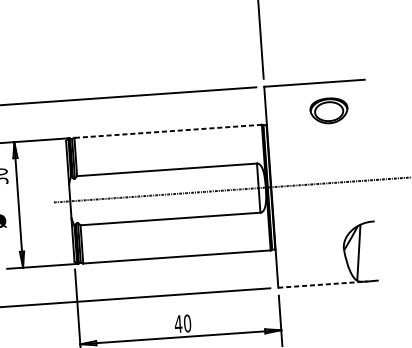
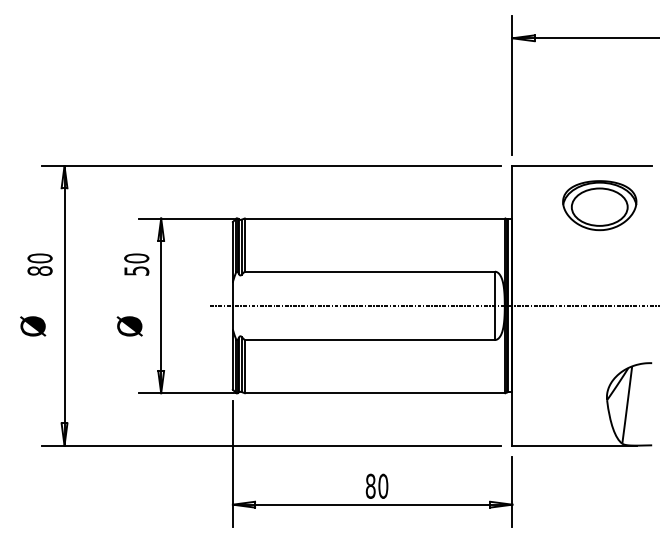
part: (328, 110) -> (599, 205), size x1.43
line: (167, 131) -> (374, 218), dashed -> solid
line: (322, 284) -> (574, 445), dashed -> solid
text: (178, 323) -> (370, 485), 40 -> 80

